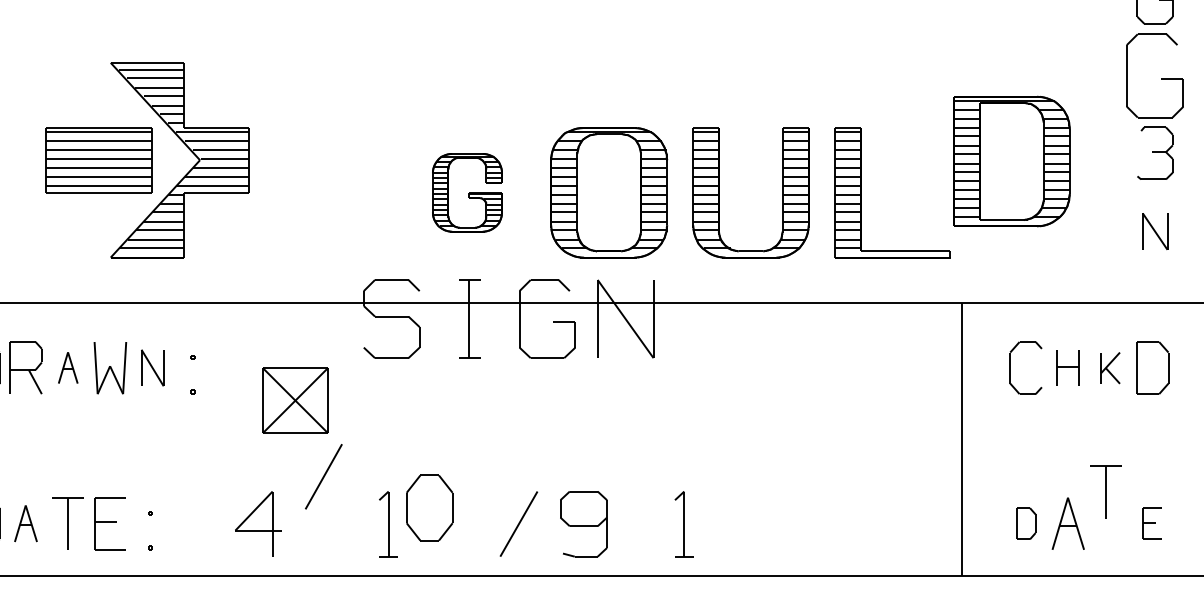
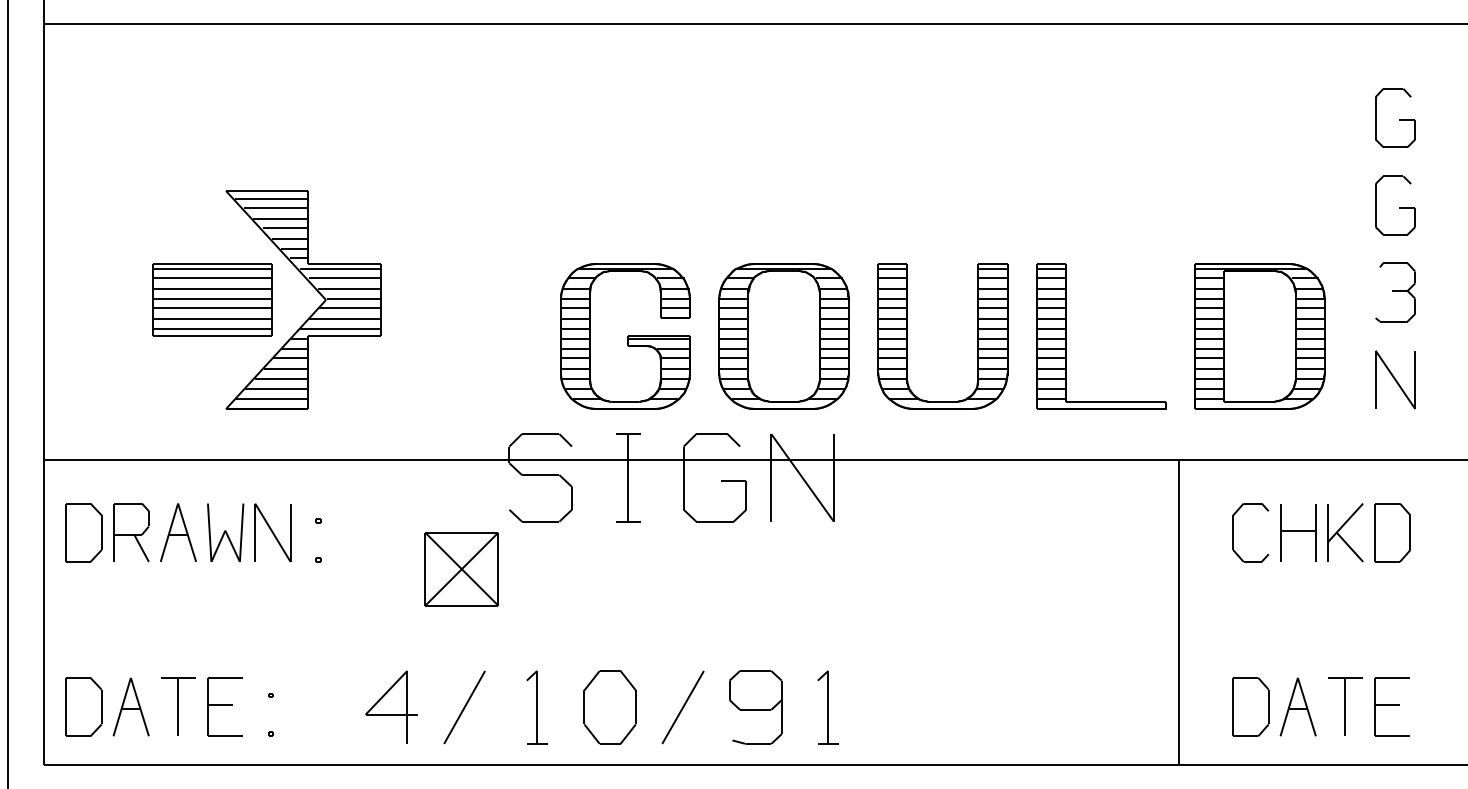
part: (1155, 75) -> (1395, 205), size x0.62
part: (1011, 161) -> (1259, 336), moved
part: (467, 192) -> (625, 336), size x1.67
part: (1155, 231) -> (1395, 379), size x1.43
part: (68, 367) -> (178, 532), size x1.67
part: (152, 367) -> (272, 532), size x1.43
part: (1068, 367) -> (1298, 532), size x1.43
part: (1110, 367) -> (1345, 532), size x1.67
part: (295, 400) -> (461, 569), moved
line: (323, 476) -> (464, 707), moved
part: (1106, 492) -> (1345, 706), moved
part: (429, 508) -> (609, 707), moved
part: (25, 523) -> (130, 706), size x1.43
part: (1025, 523) -> (1250, 706), size x1.67
part: (1151, 523) -> (1391, 706), size x1.67
part: (683, 524) -> (827, 707), moved

